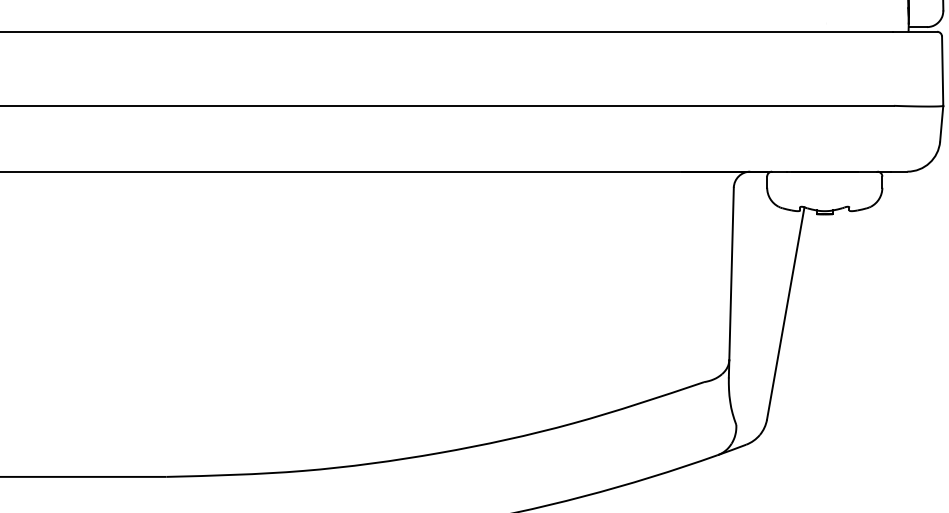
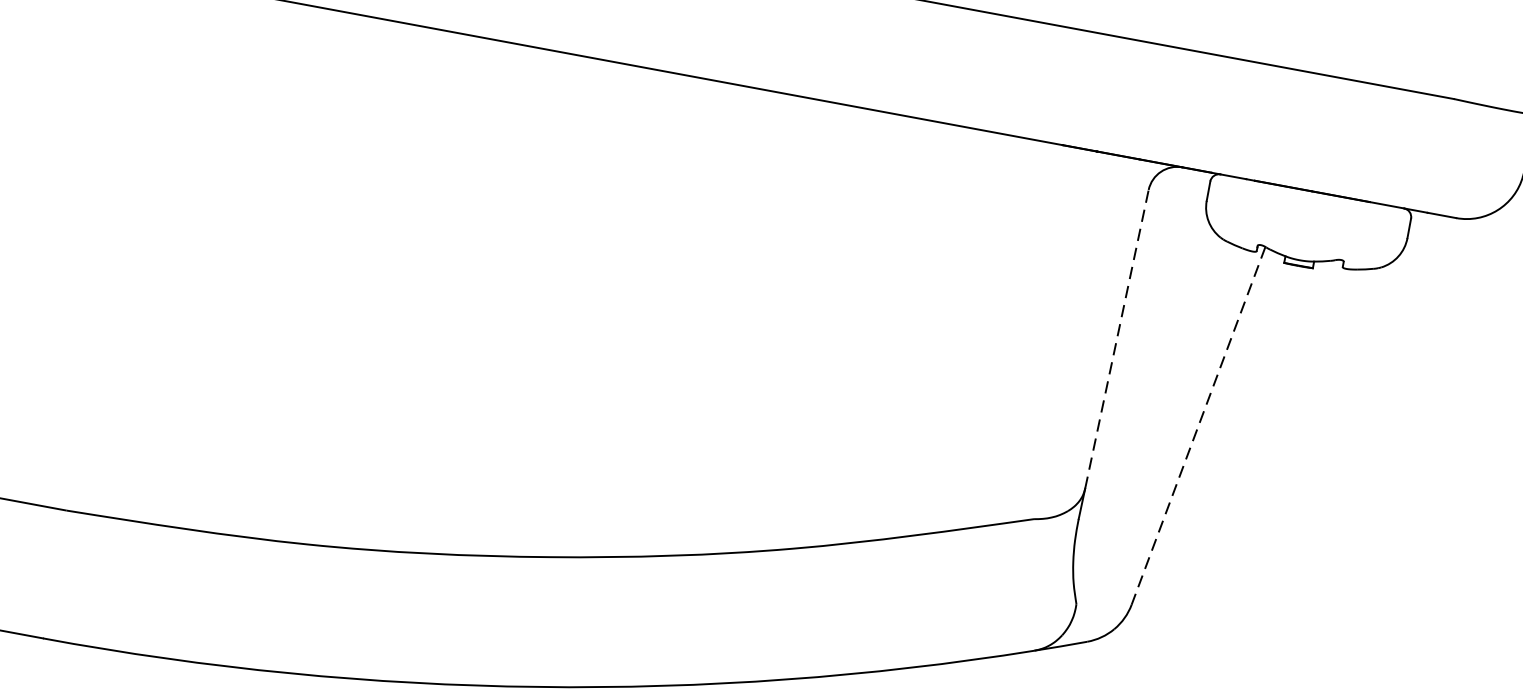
line: (731, 273) -> (1116, 338), solid -> dashed
line: (785, 313) -> (1198, 425), solid -> dashed

